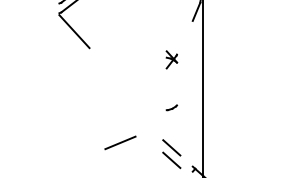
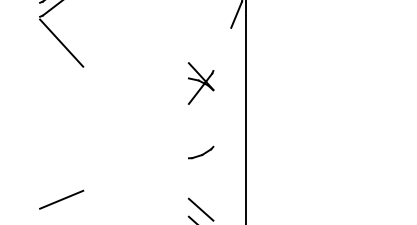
part: (171, 59) -> (200, 83), size x1.67
part: (171, 107) -> (200, 151), size x1.67
line: (120, 142) -> (61, 199), moved

